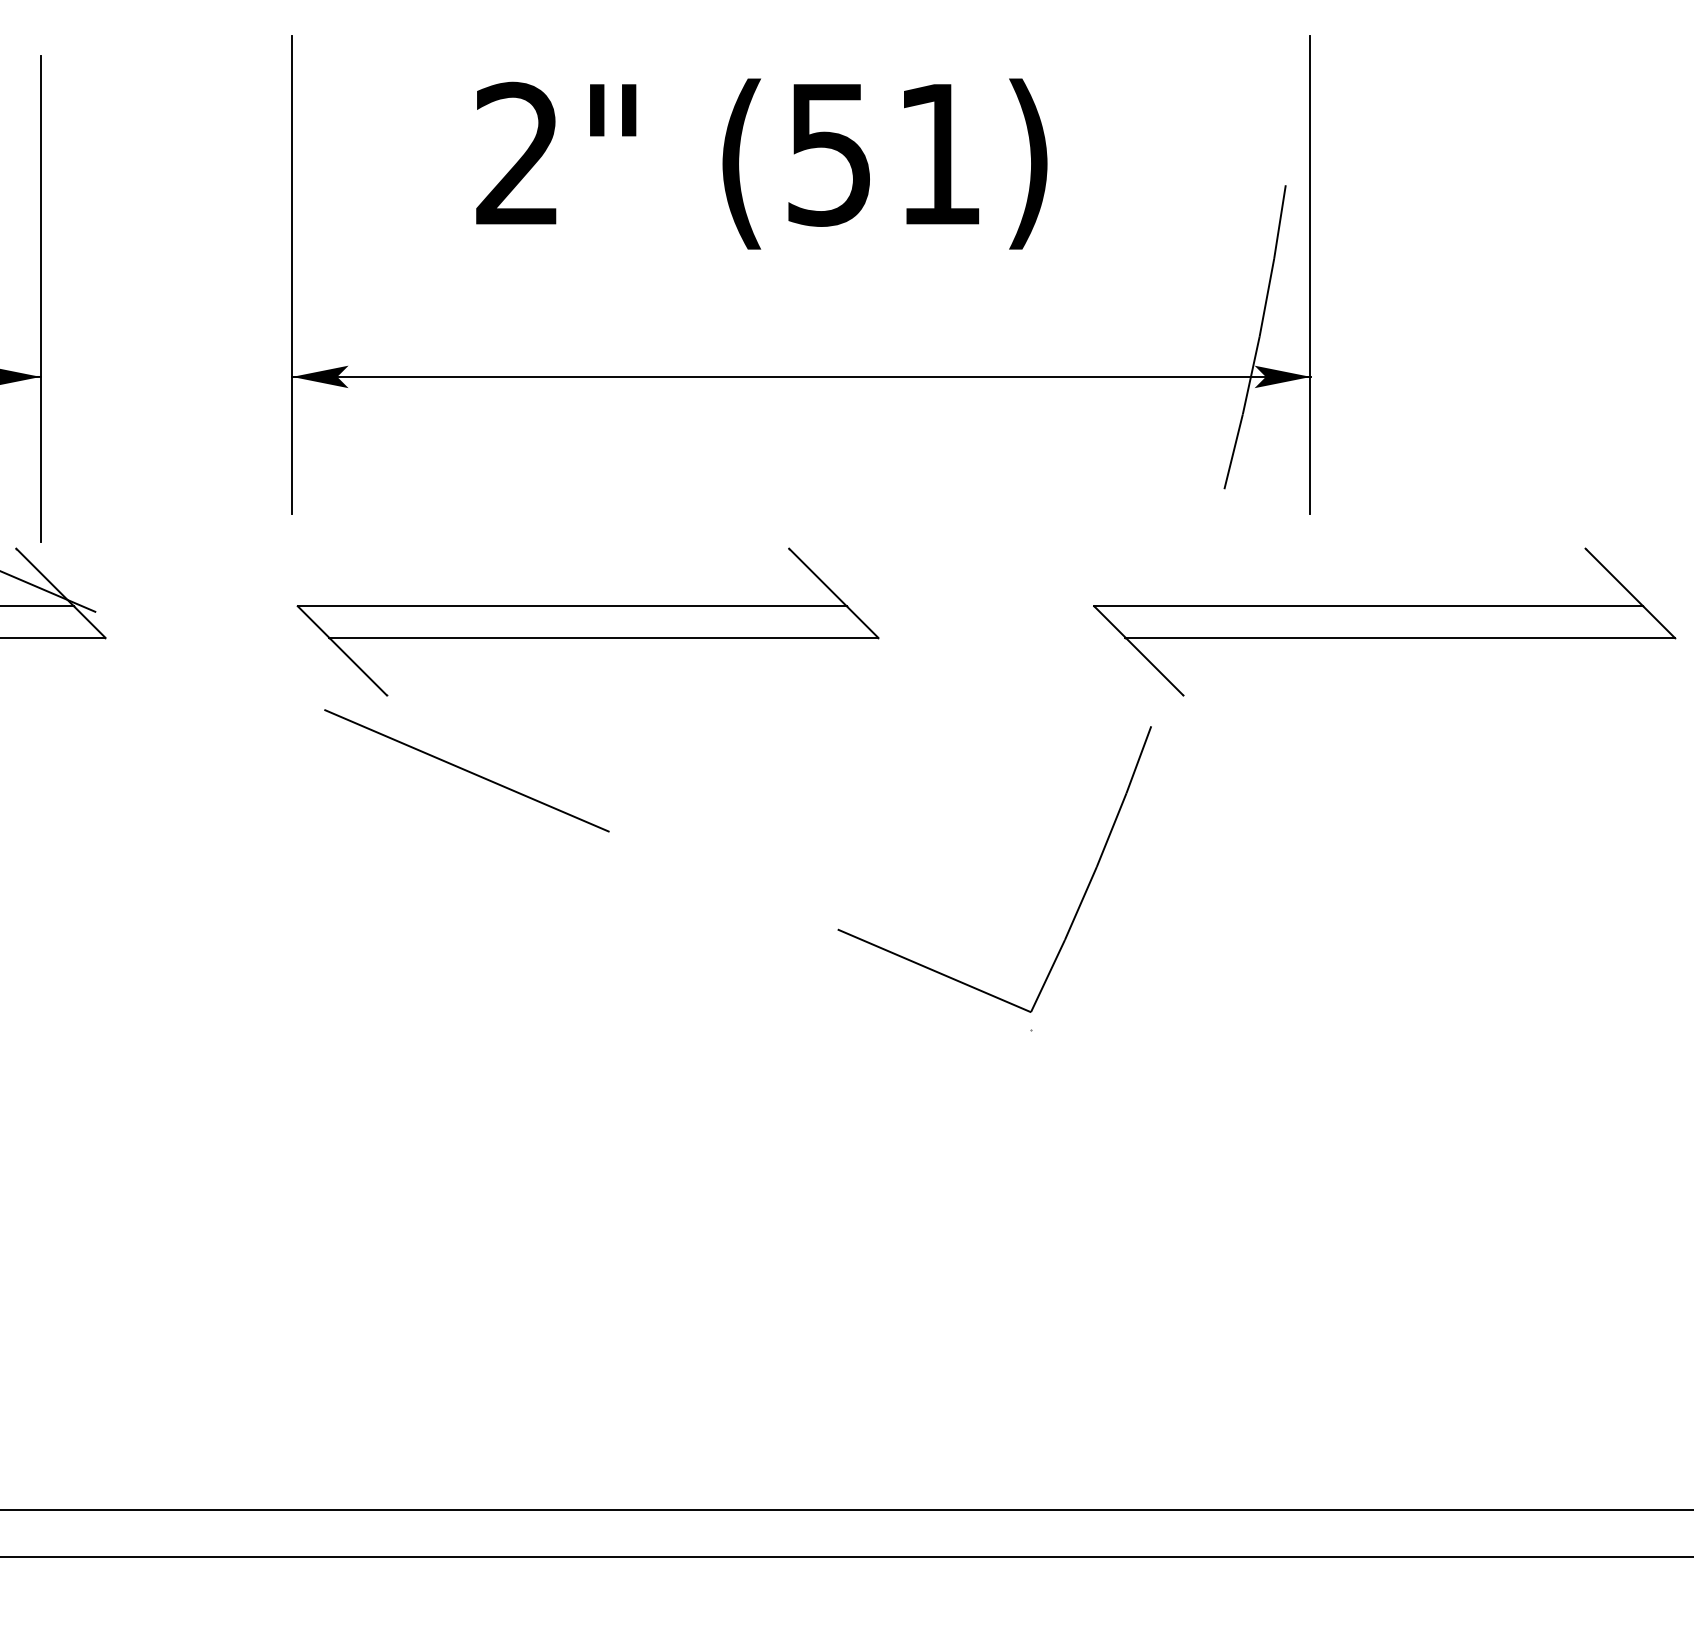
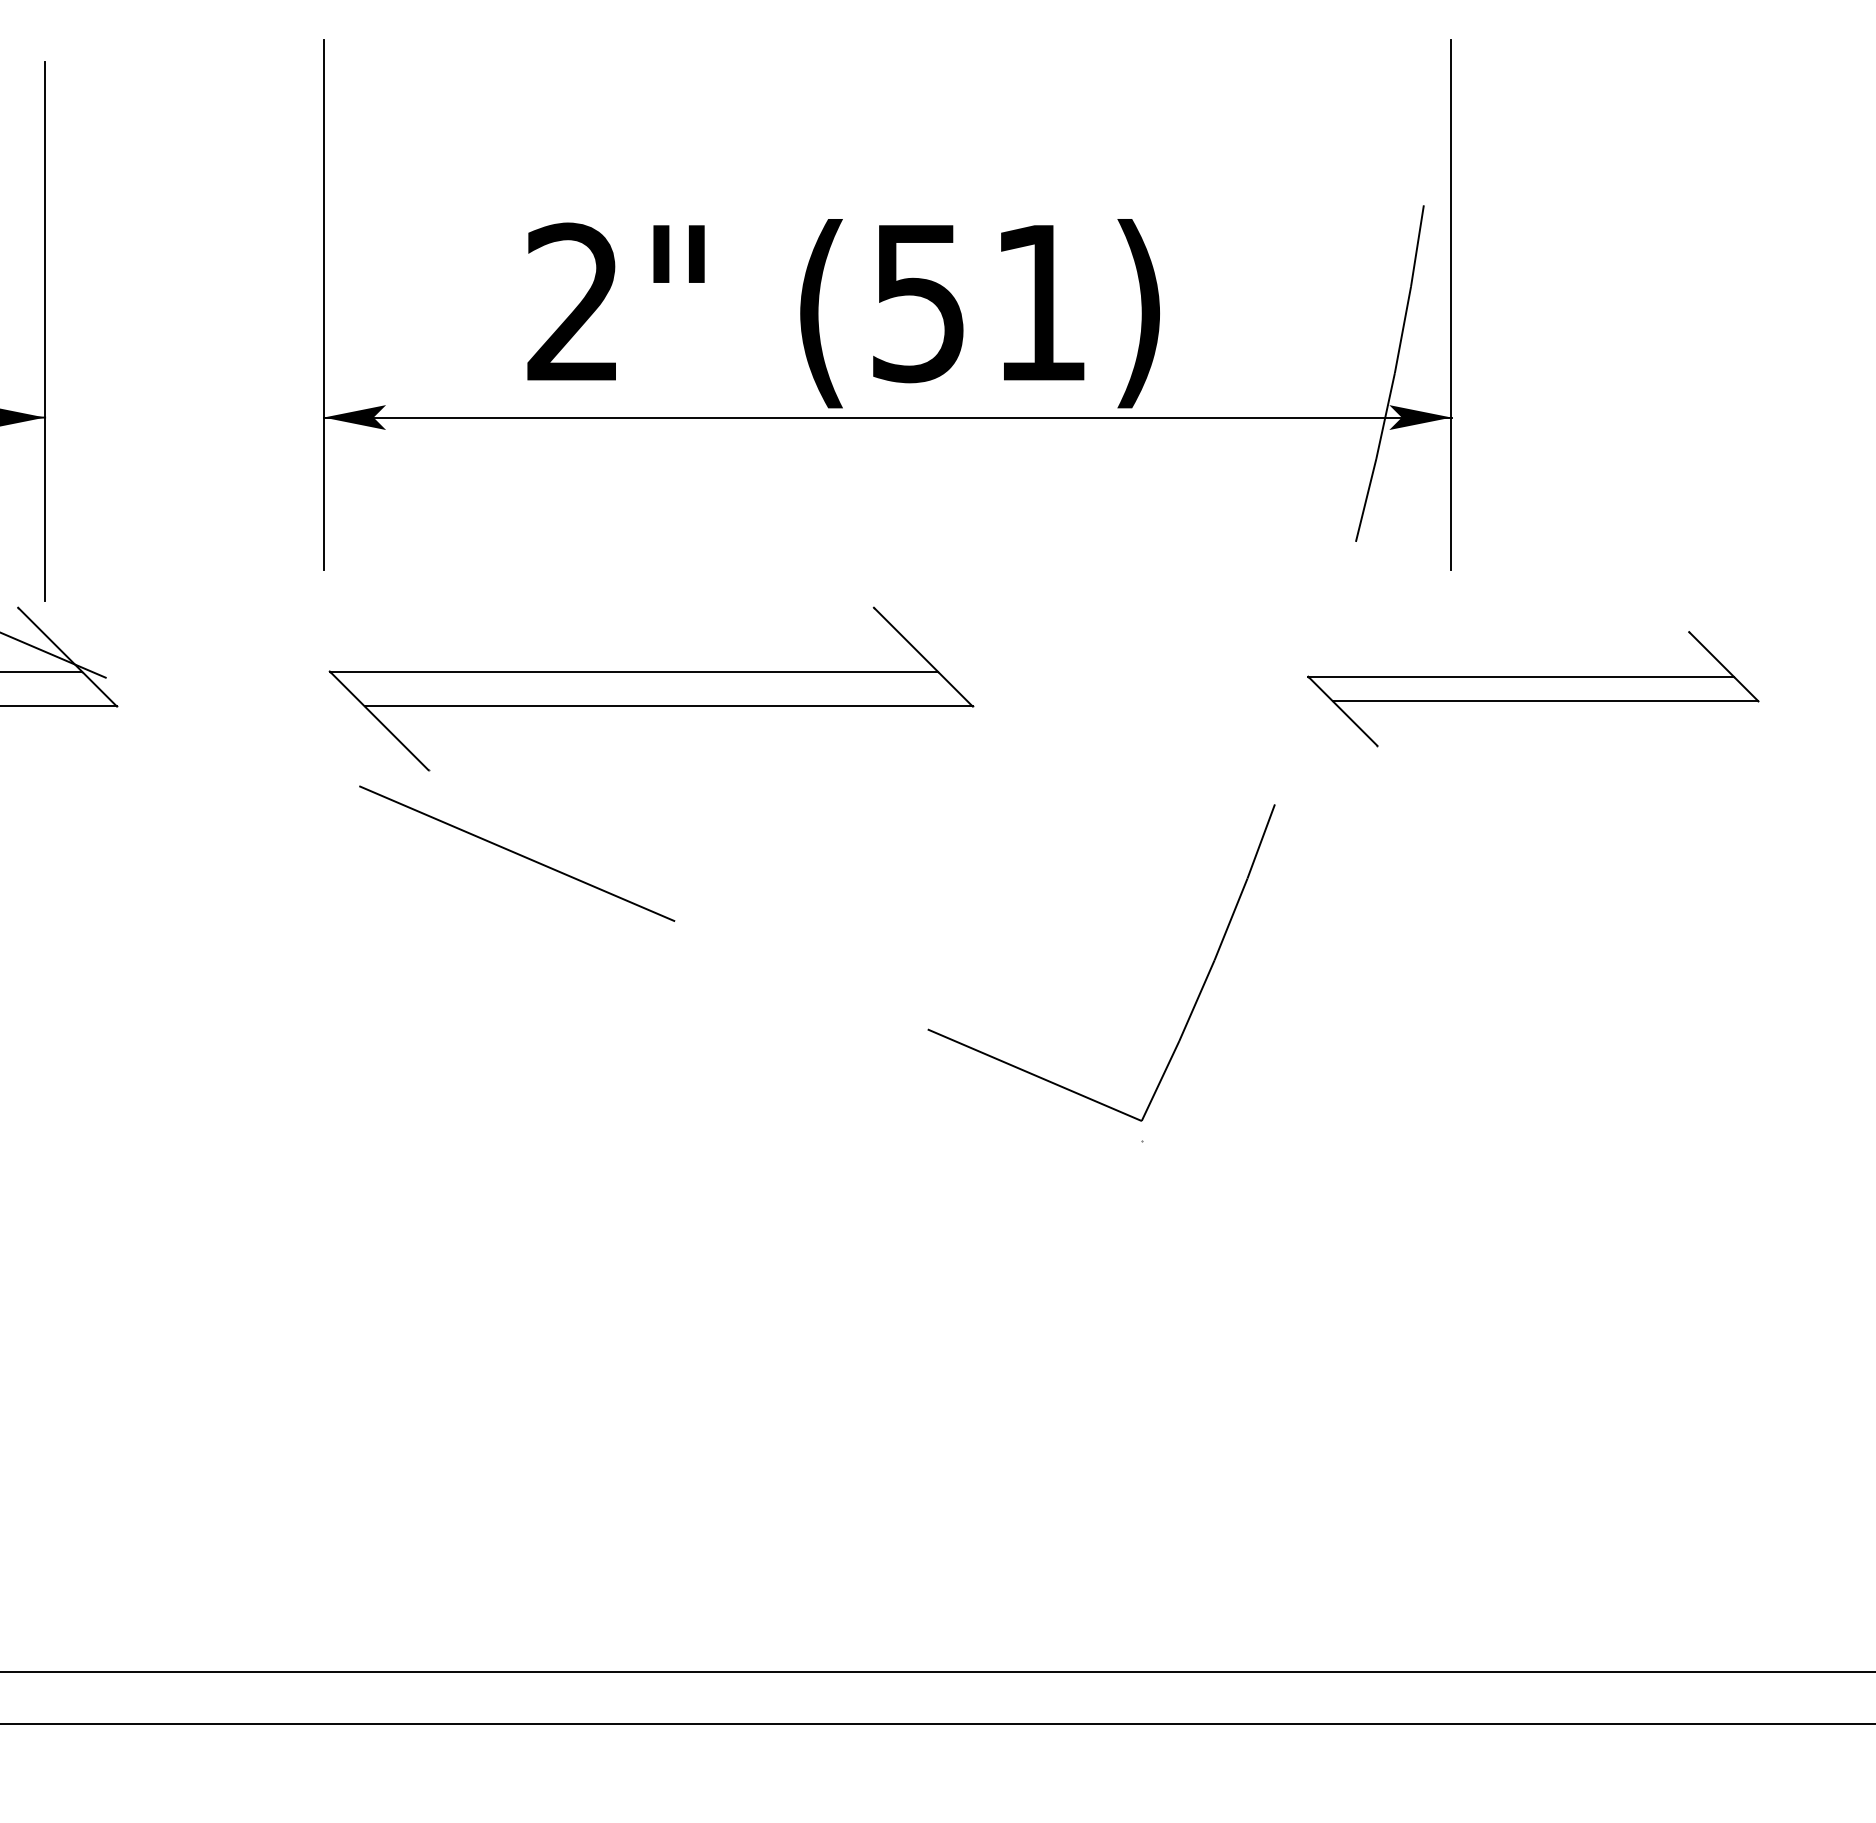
text: (761, 163) -> (843, 313), moved
part: (1384, 621) -> (1533, 688), size x0.7

